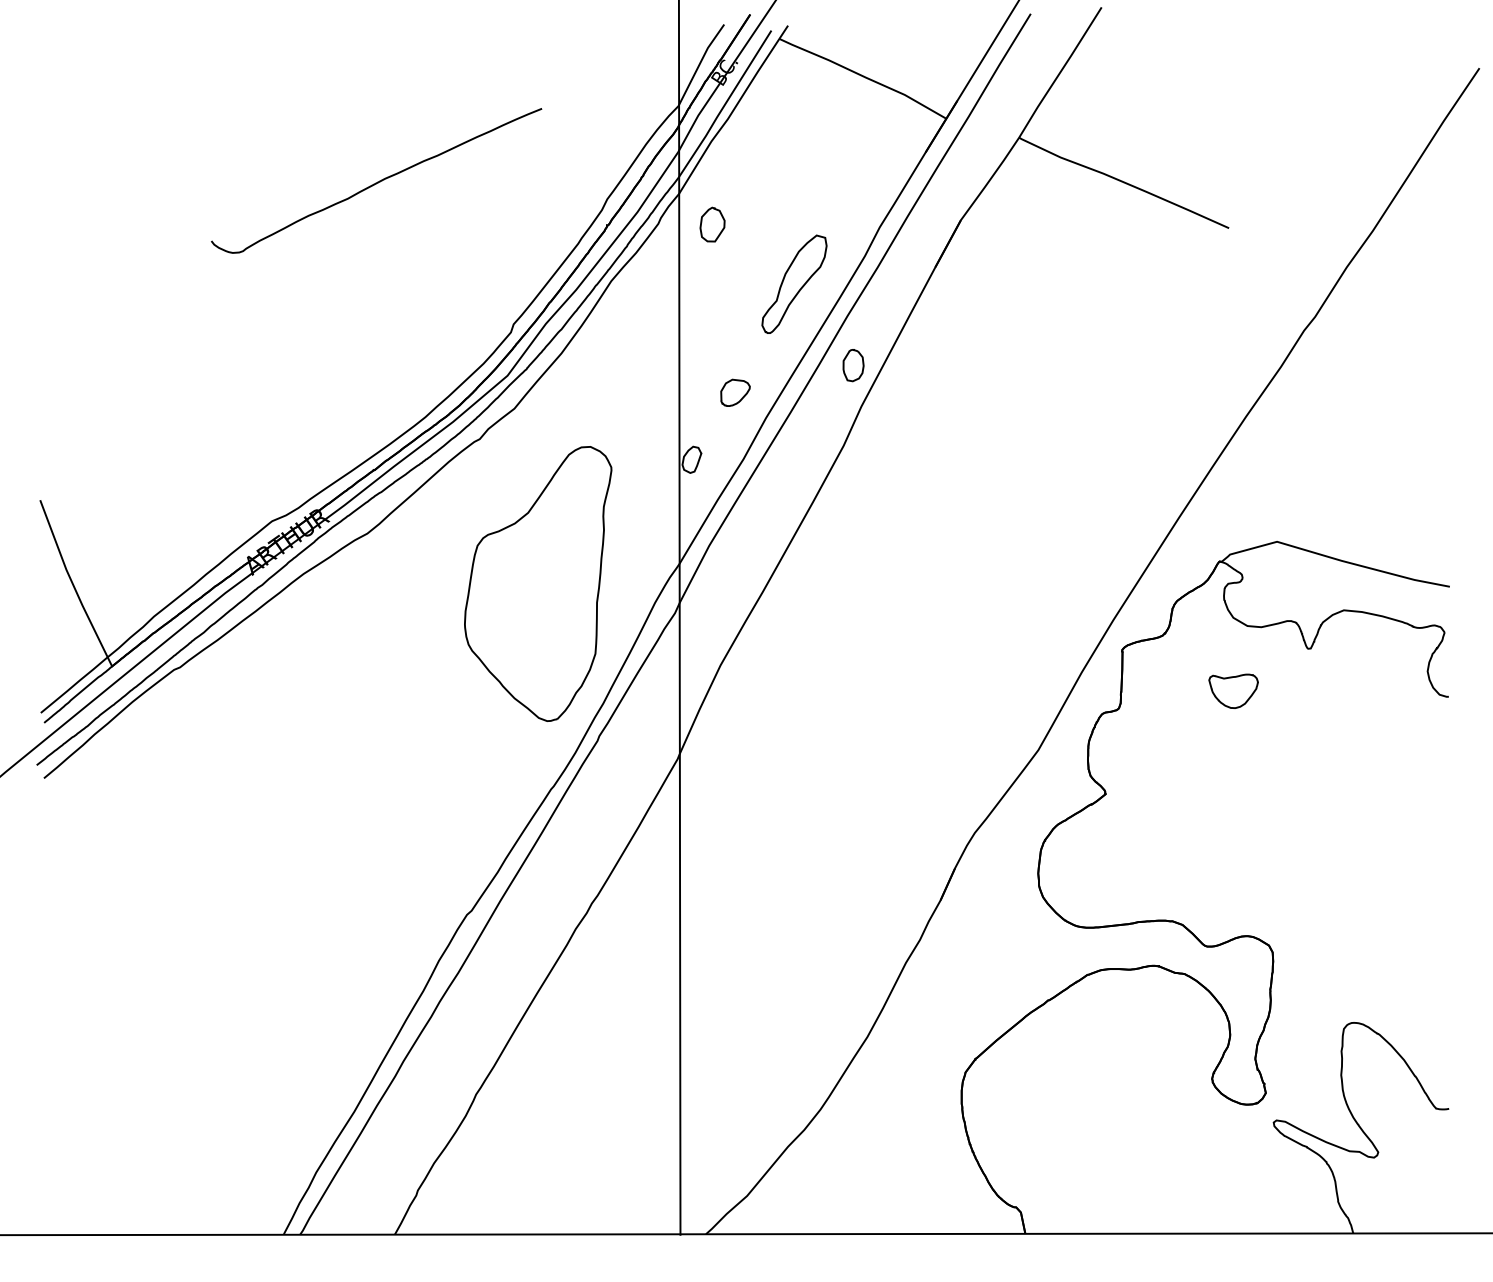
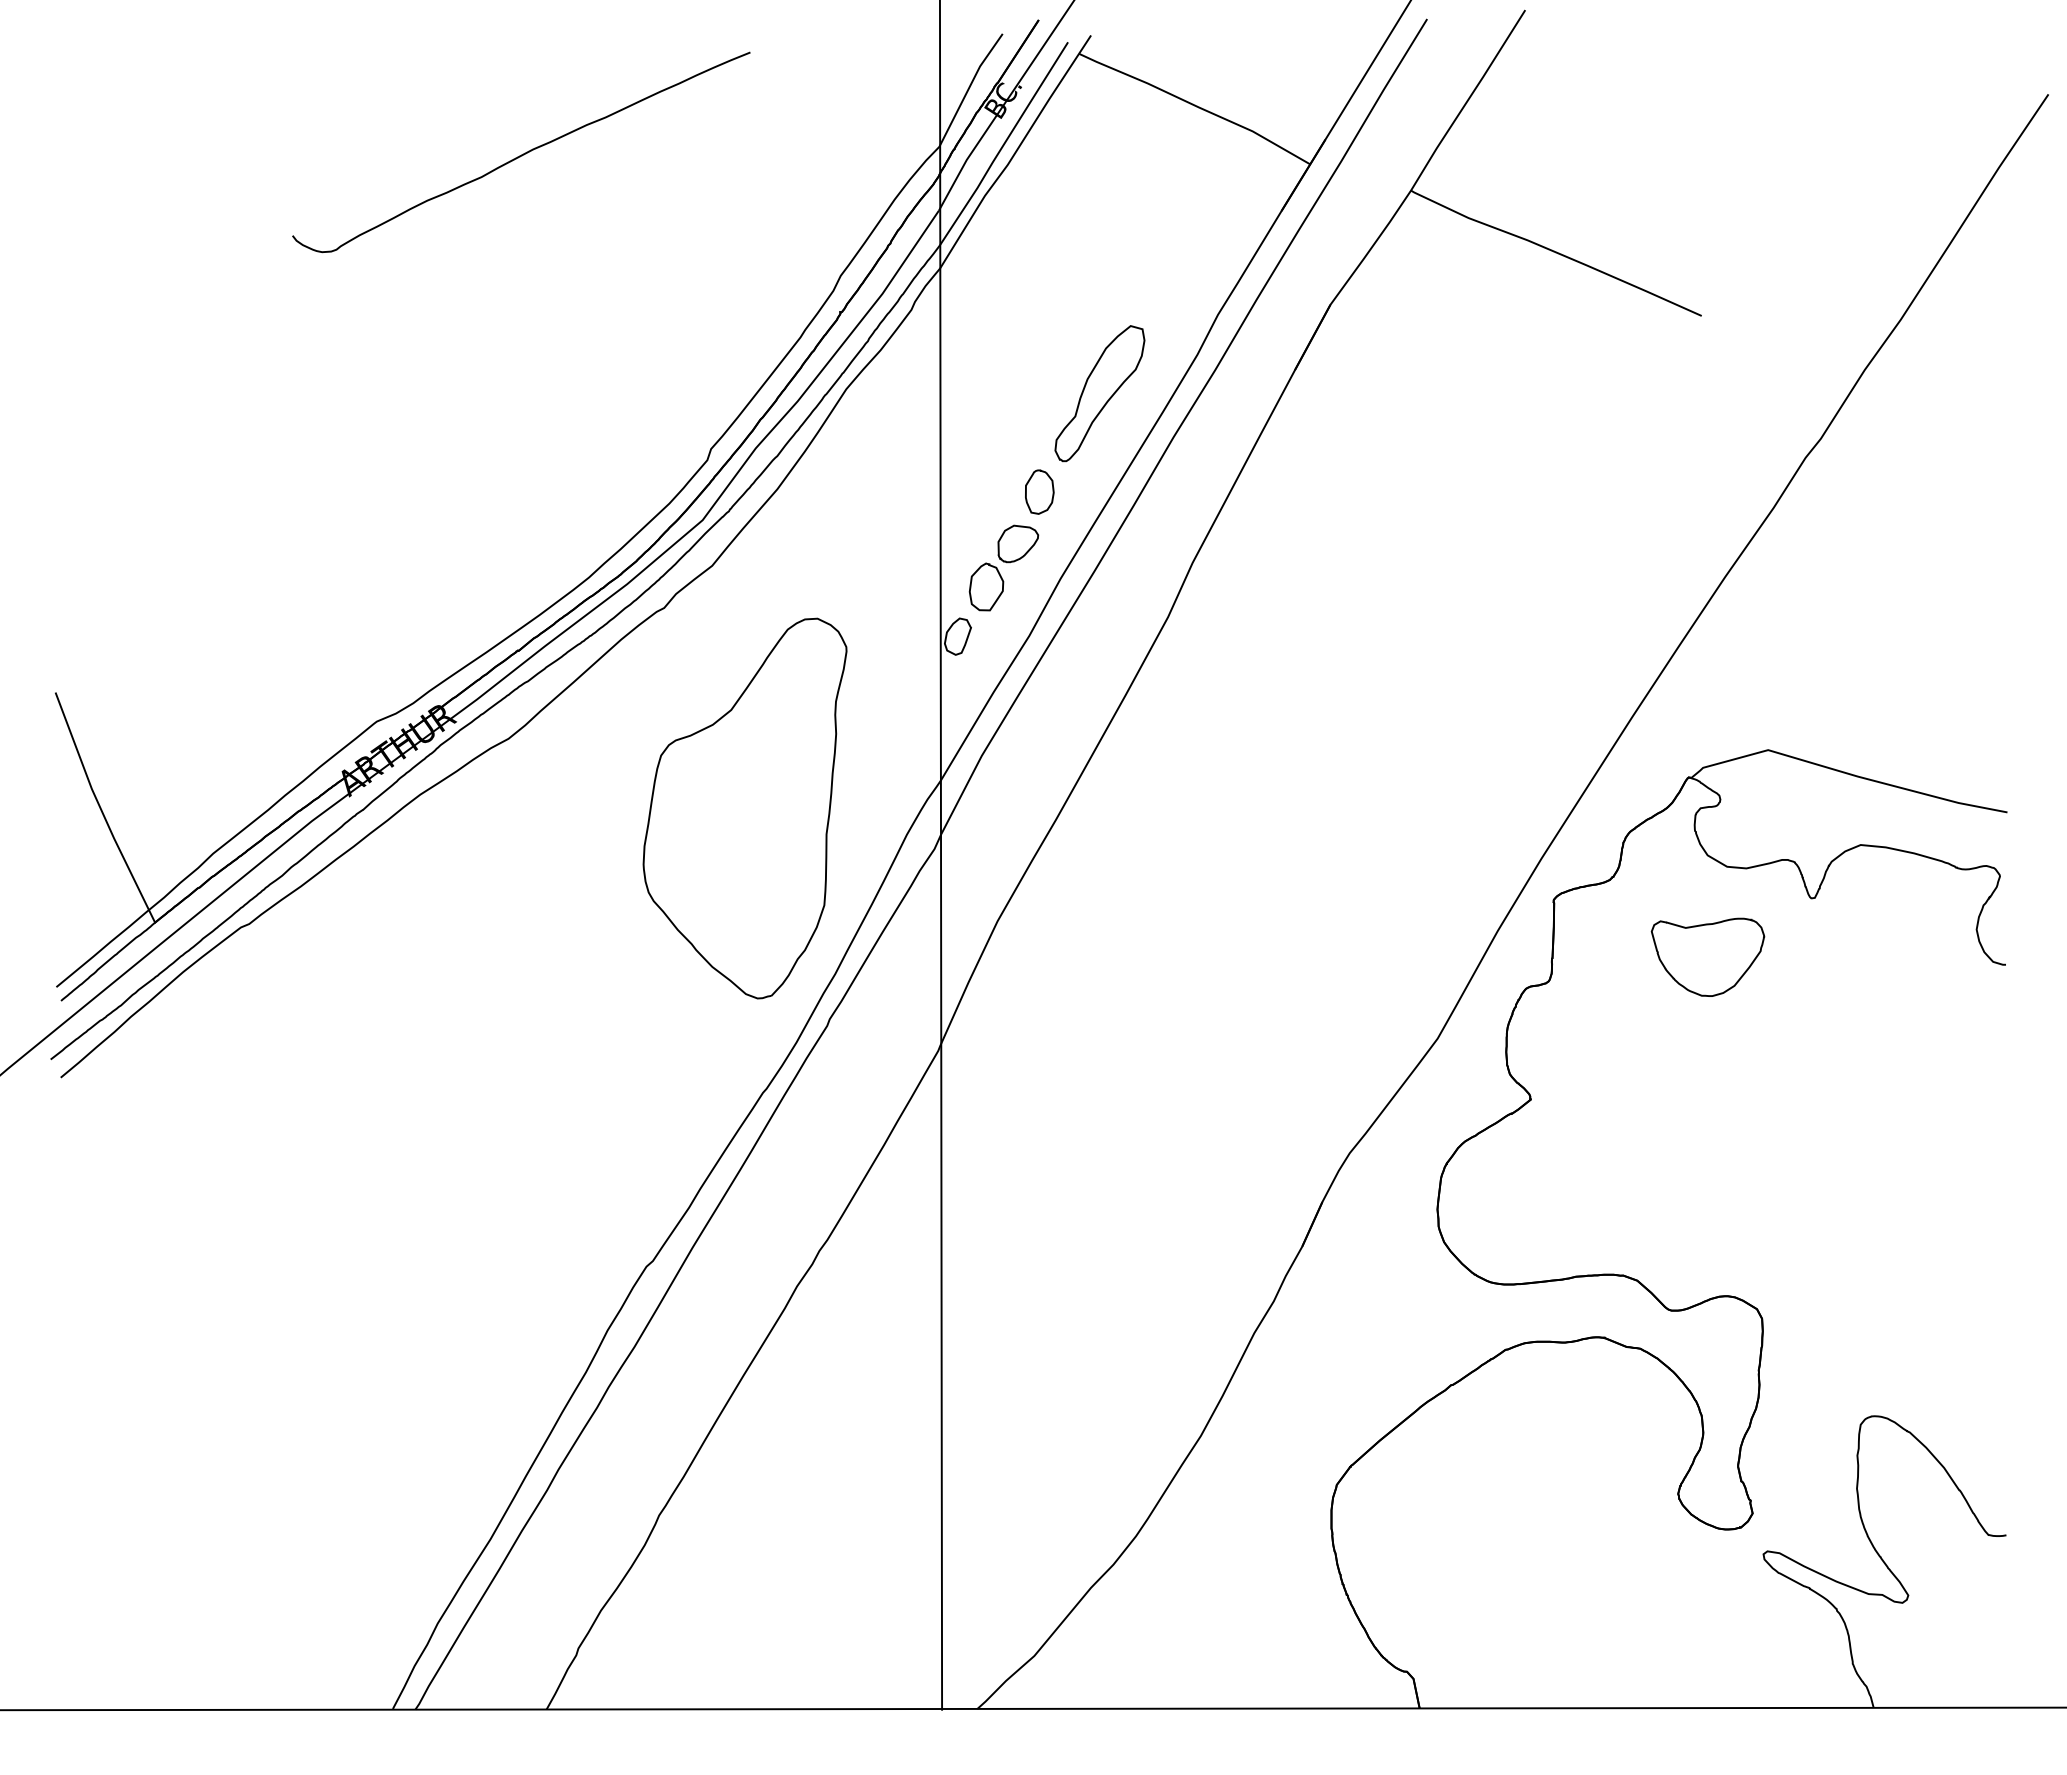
curve: (376, 182) -> (521, 154), moved
part: (712, 224) -> (986, 586), moved
part: (853, 365) -> (1039, 491), moved
part: (1233, 690) -> (1707, 956), size x1.67

